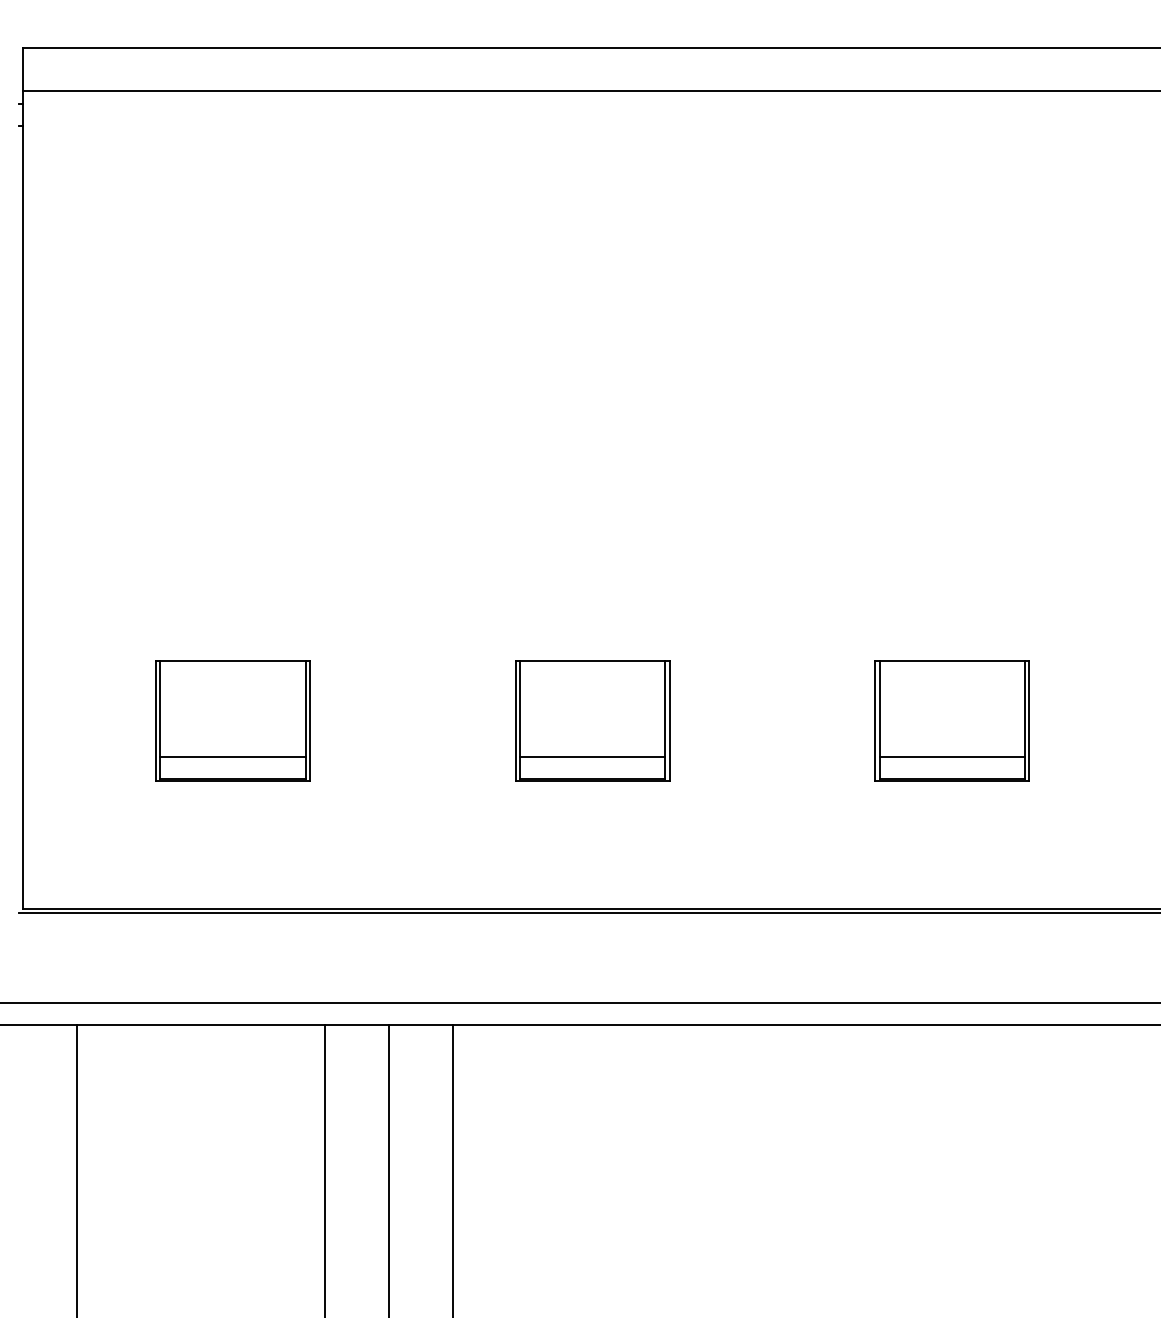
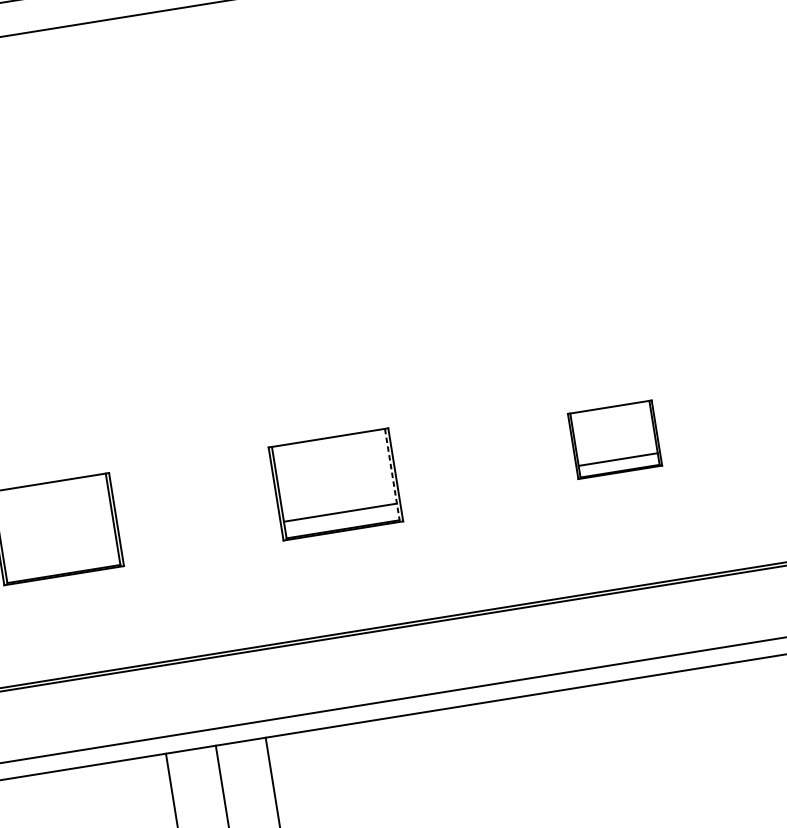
line: (665, 719) -> (392, 474), solid -> dashed
part: (951, 720) -> (614, 439), size x0.7
line: (232, 757) -> (60, 557), removed

